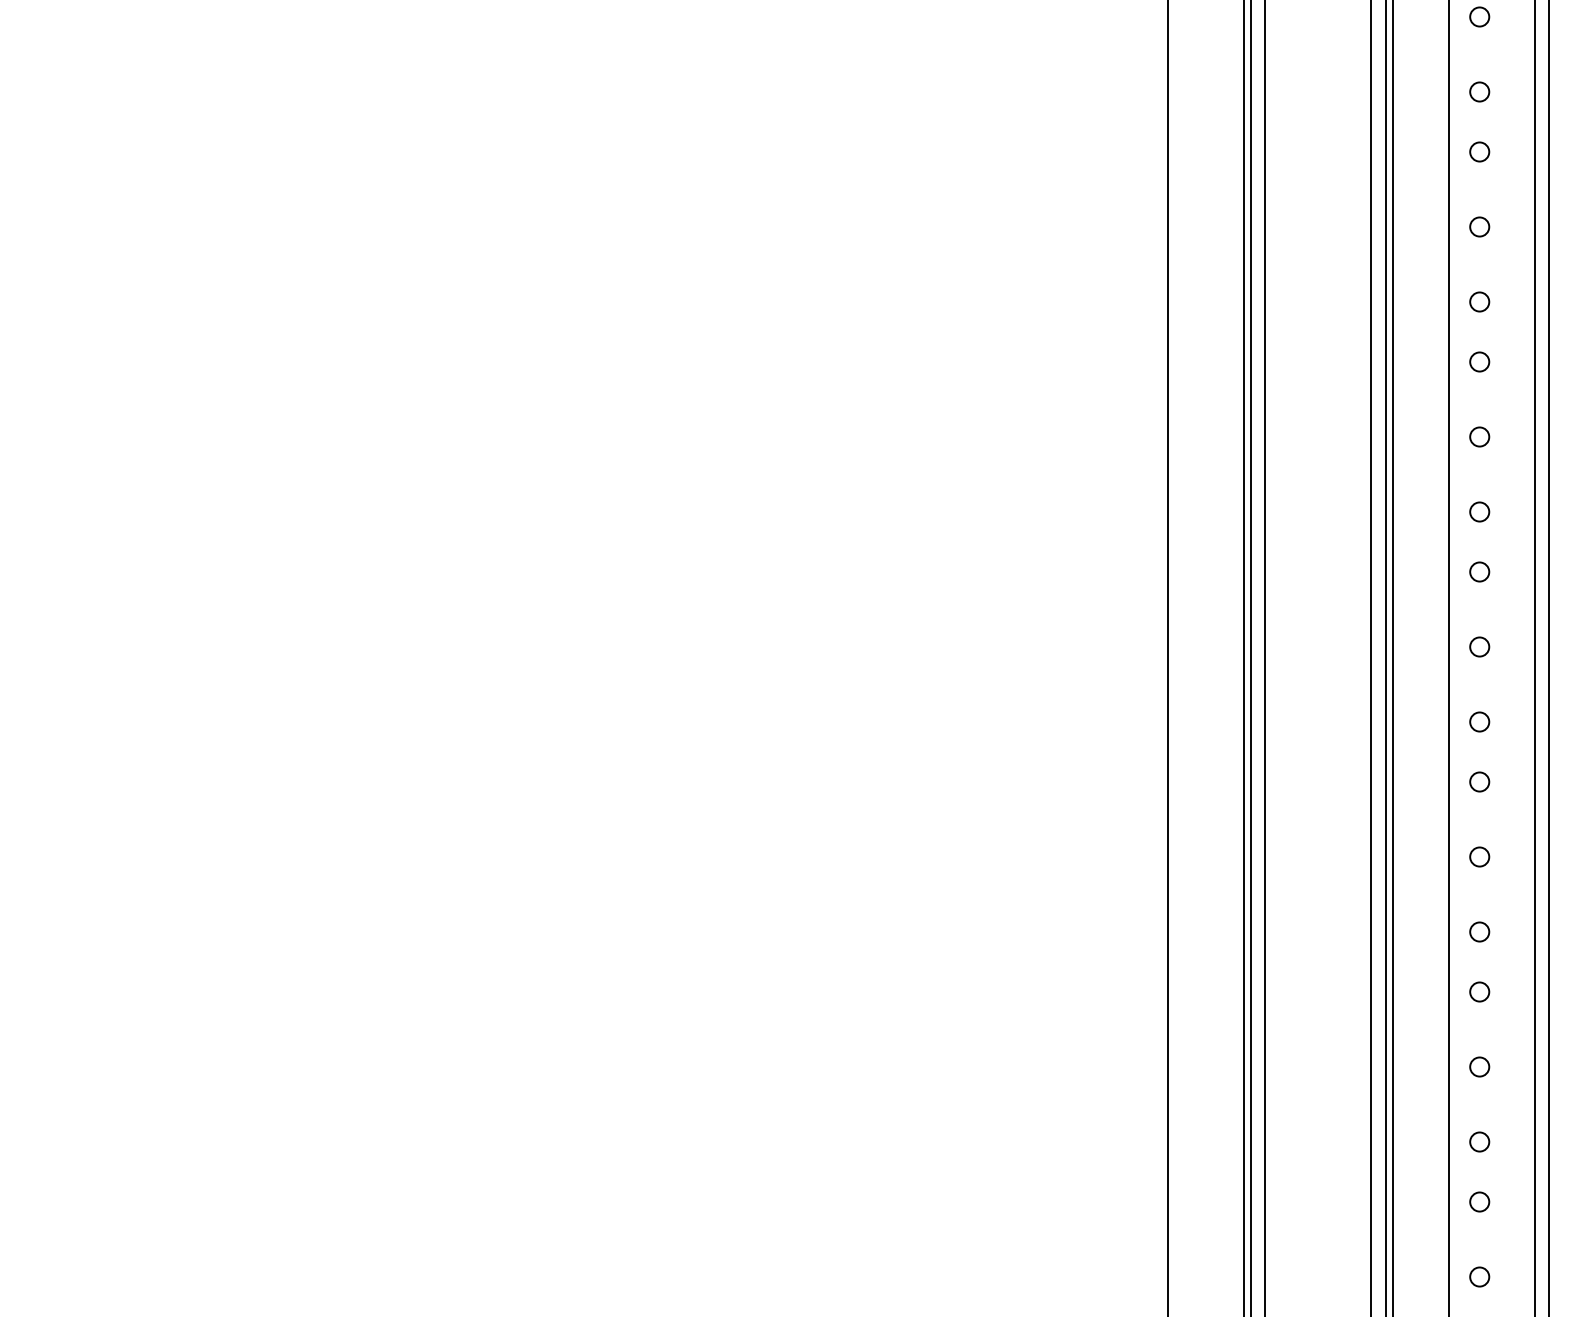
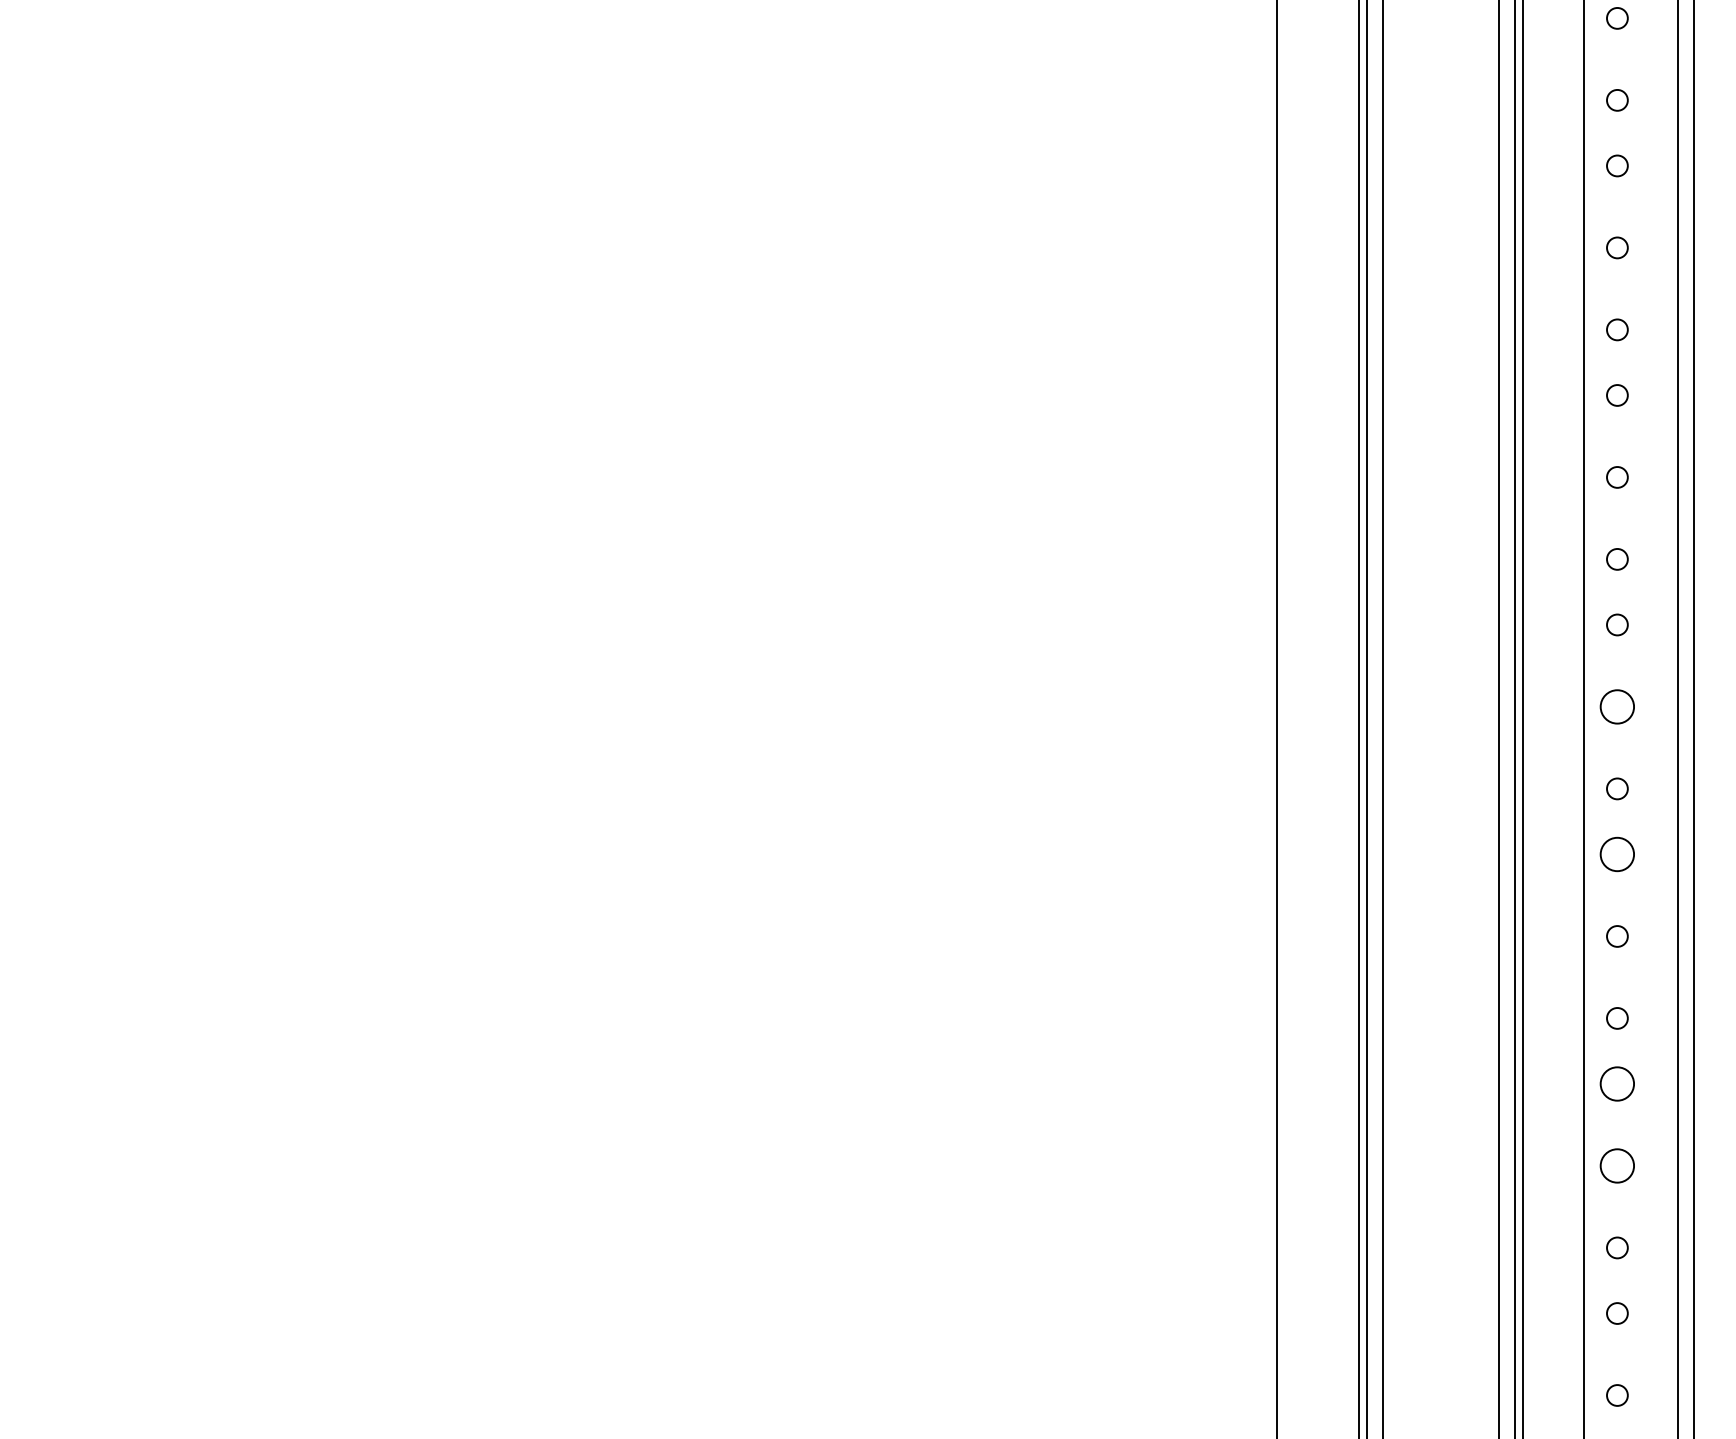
circle: (1479, 646) -> (1617, 706), size x1.6
circle: (1479, 782) -> (1617, 854), size x1.6
circle: (1479, 991) -> (1617, 1083), size x1.6
circle: (1479, 1066) -> (1617, 1165), size x1.6

